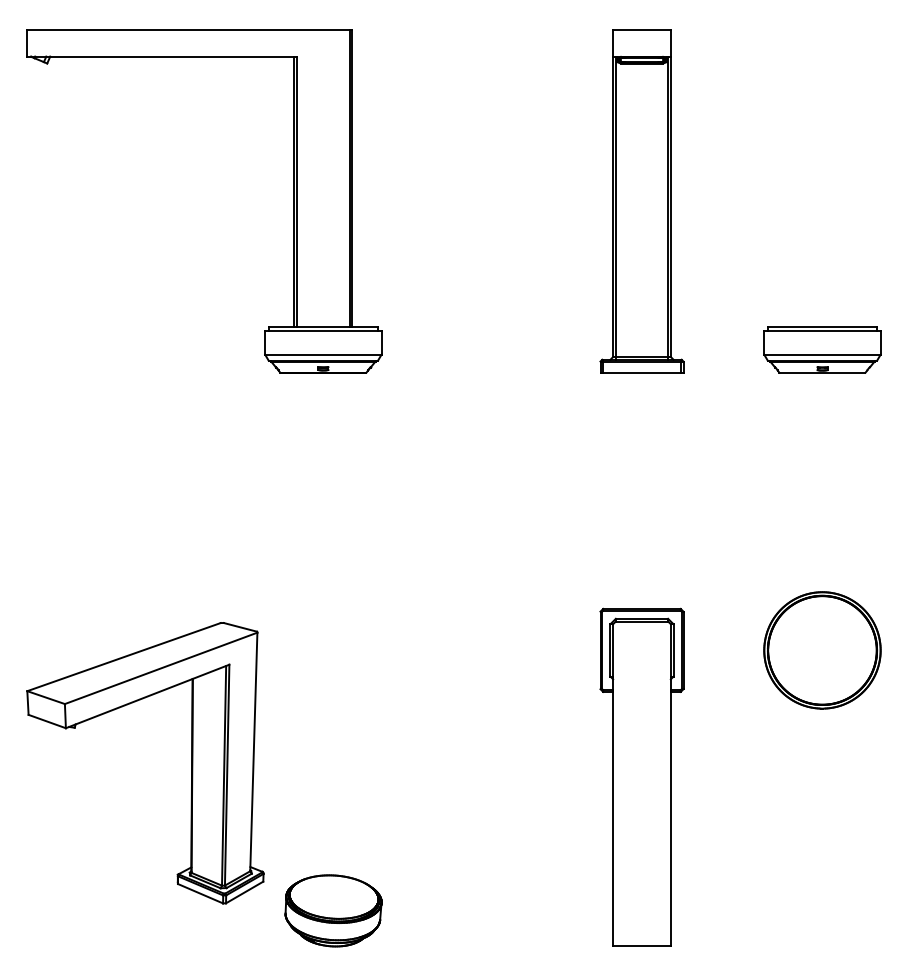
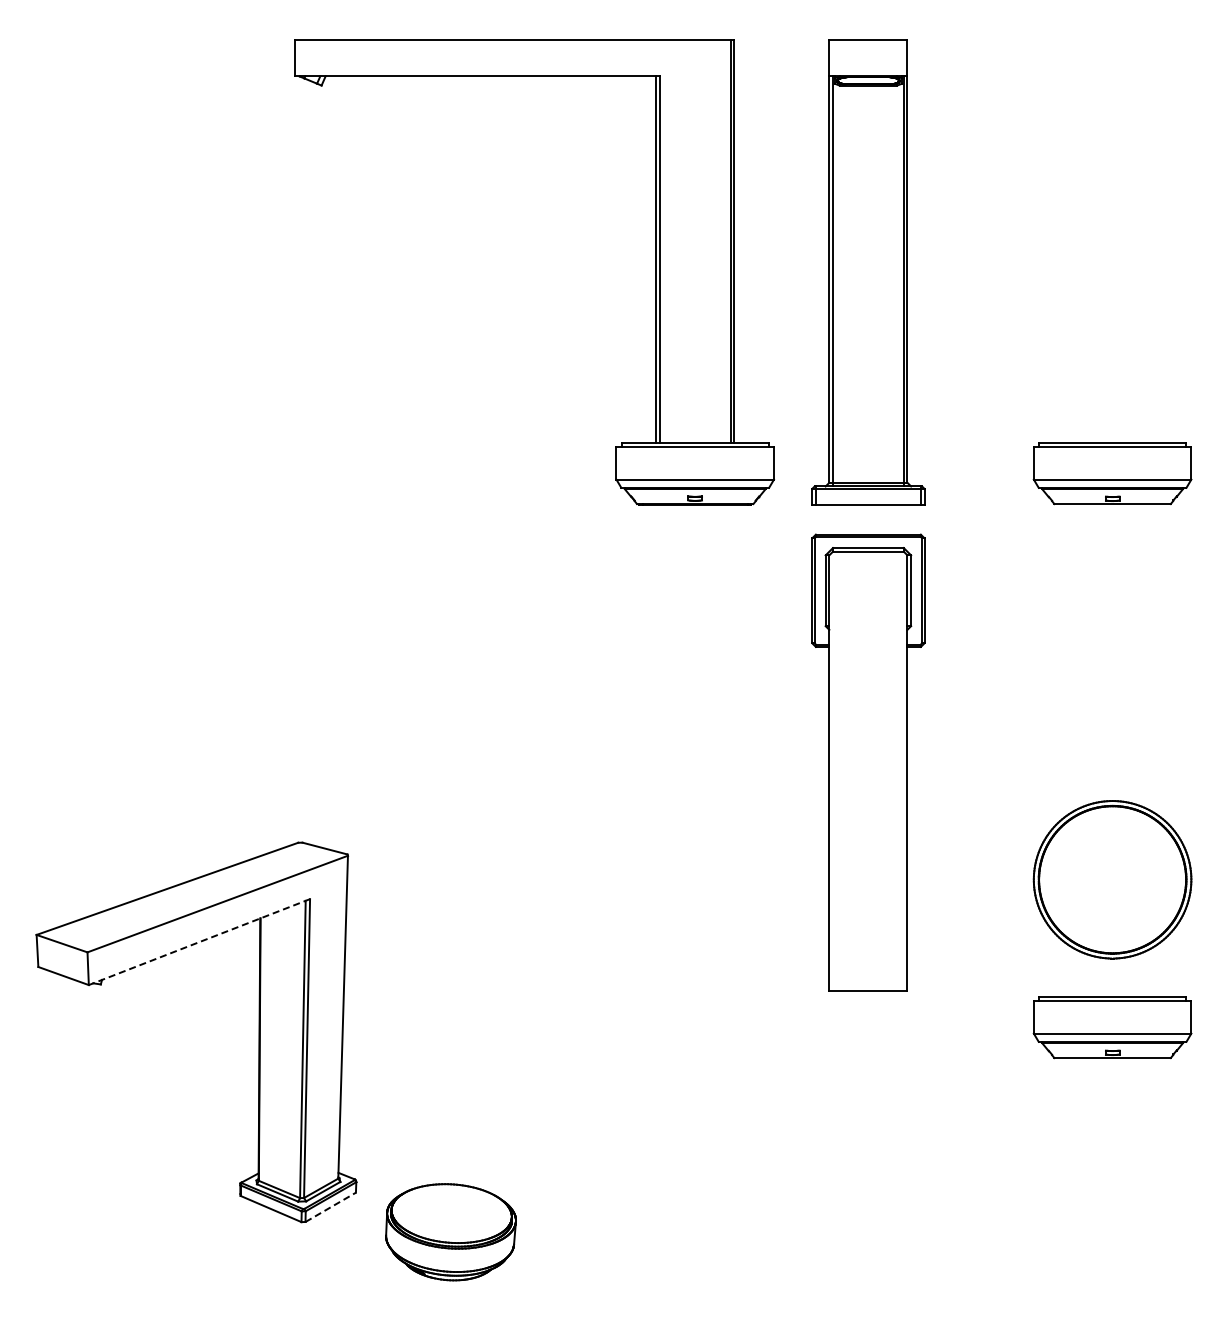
part: (294, 201) -> (655, 272), moved
line: (147, 696) -> (199, 942), solid -> dashed
part: (822, 759) -> (1112, 1027), added
part: (642, 777) -> (868, 762), moved
line: (245, 892) -> (331, 1207), solid -> dashed

